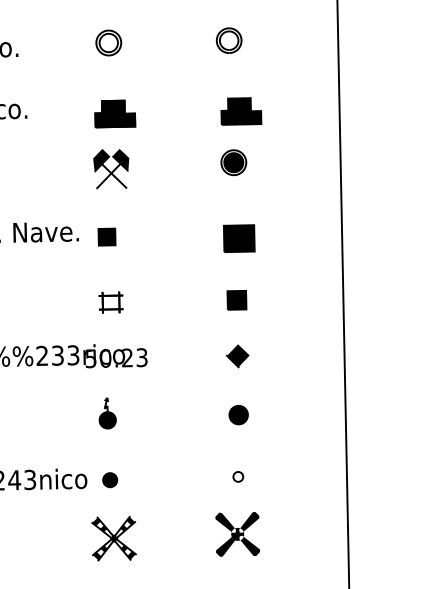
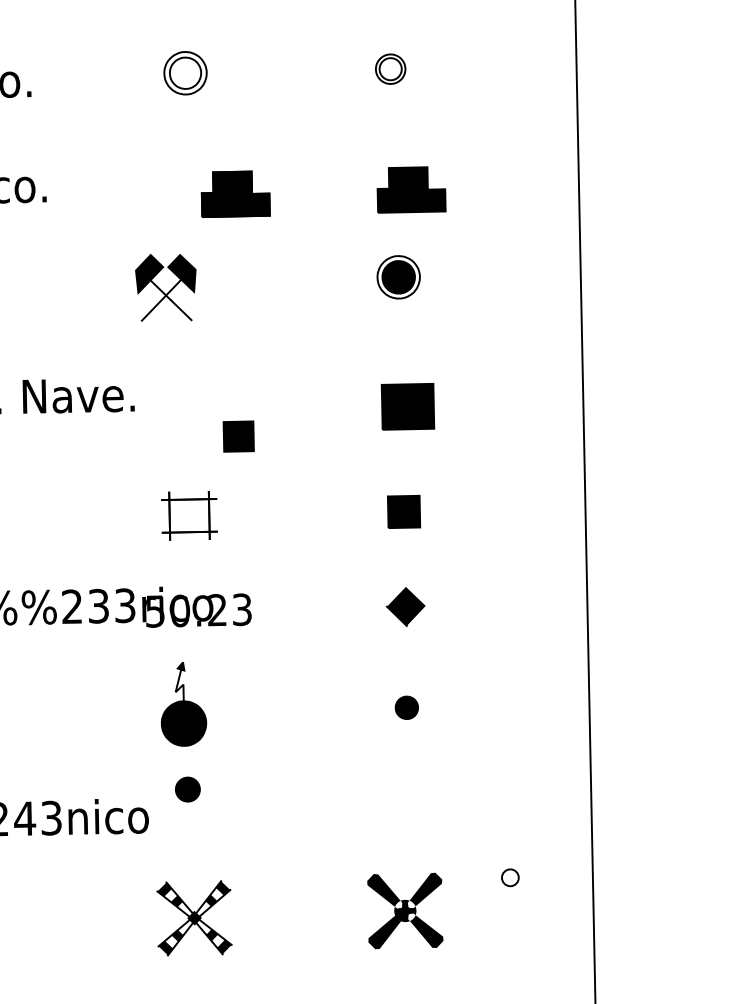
part: (228, 40) -> (389, 68), size x0.7
part: (115, 113) -> (236, 193), moved
part: (111, 169) -> (166, 288), moved
part: (106, 236) -> (237, 435), moved
part: (110, 302) -> (188, 515), size x1.4
part: (107, 413) -> (183, 704), size x1.6
part: (238, 415) -> (406, 708), size x0.7
part: (238, 476) -> (510, 877), moved
part: (110, 480) -> (188, 790), moved

